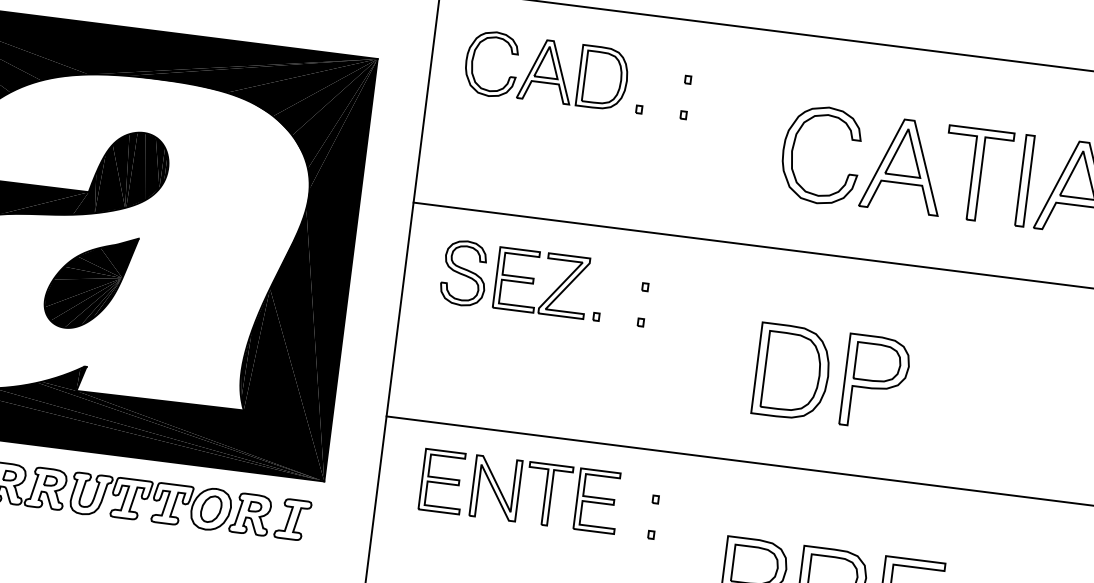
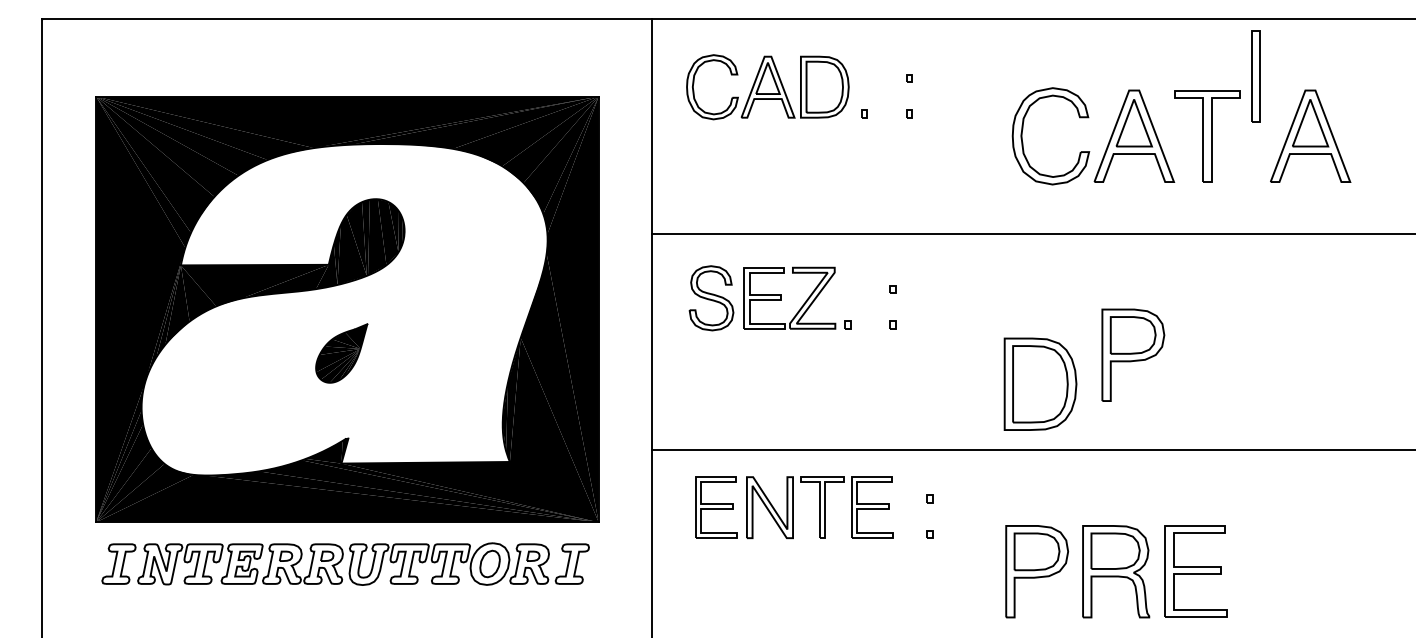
part: (1024, 181) -> (1255, 76), moved
part: (90, 281) -> (341, 353), size x0.6
part: (792, 371) -> (1040, 383), moved

